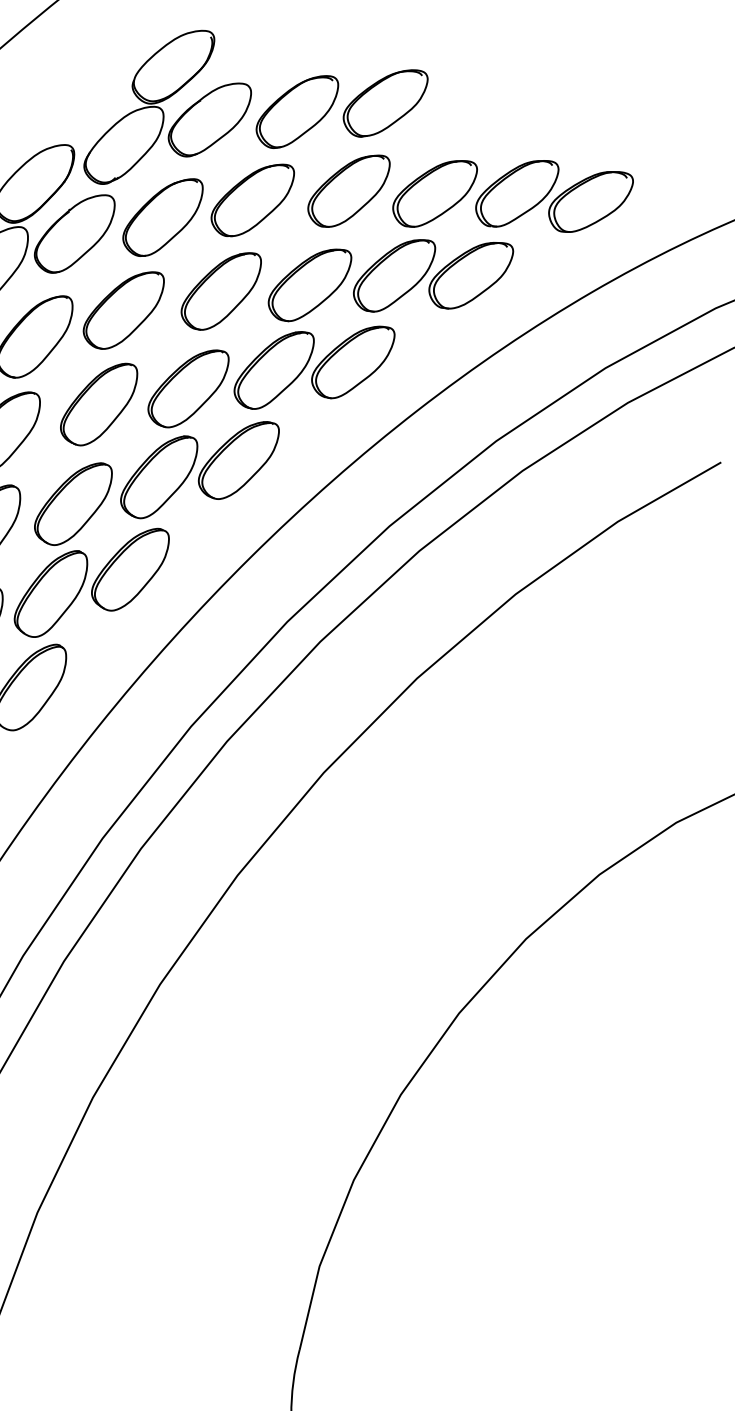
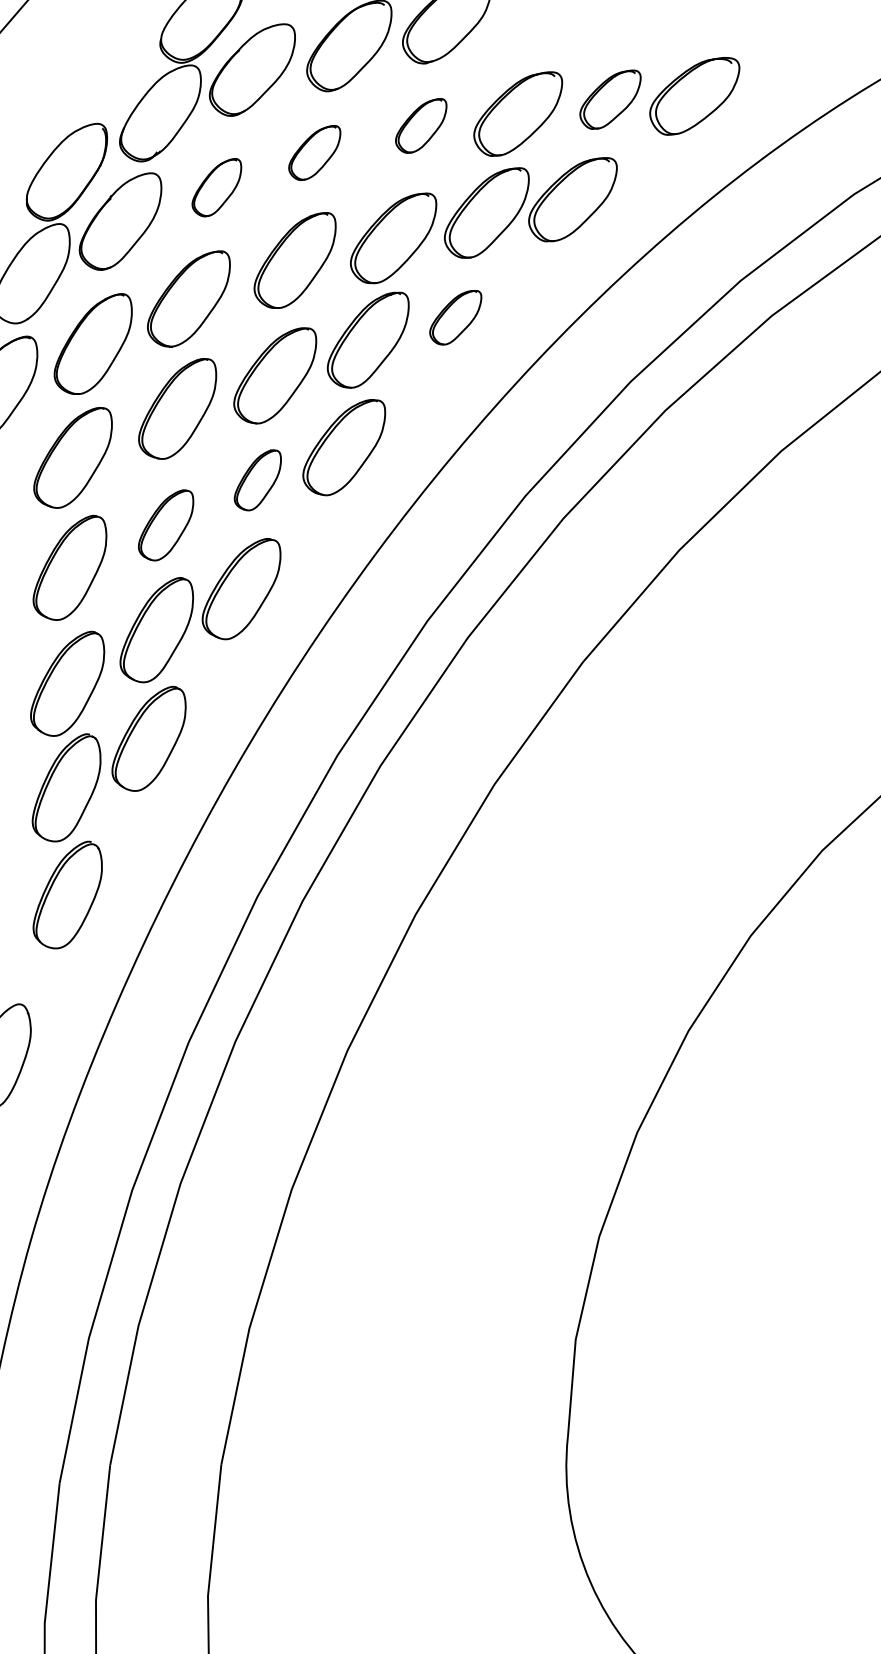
part: (348, 190) -> (421, 125), size x0.6
part: (516, 193) -> (610, 99), size x0.7
part: (252, 199) -> (314, 152), size x0.6
part: (162, 216) -> (216, 187), size x0.6
part: (352, 361) -> (455, 317), size x0.6
part: (158, 476) -> (257, 480), size x0.6
part: (72, 503) -> (165, 525), size x0.7

